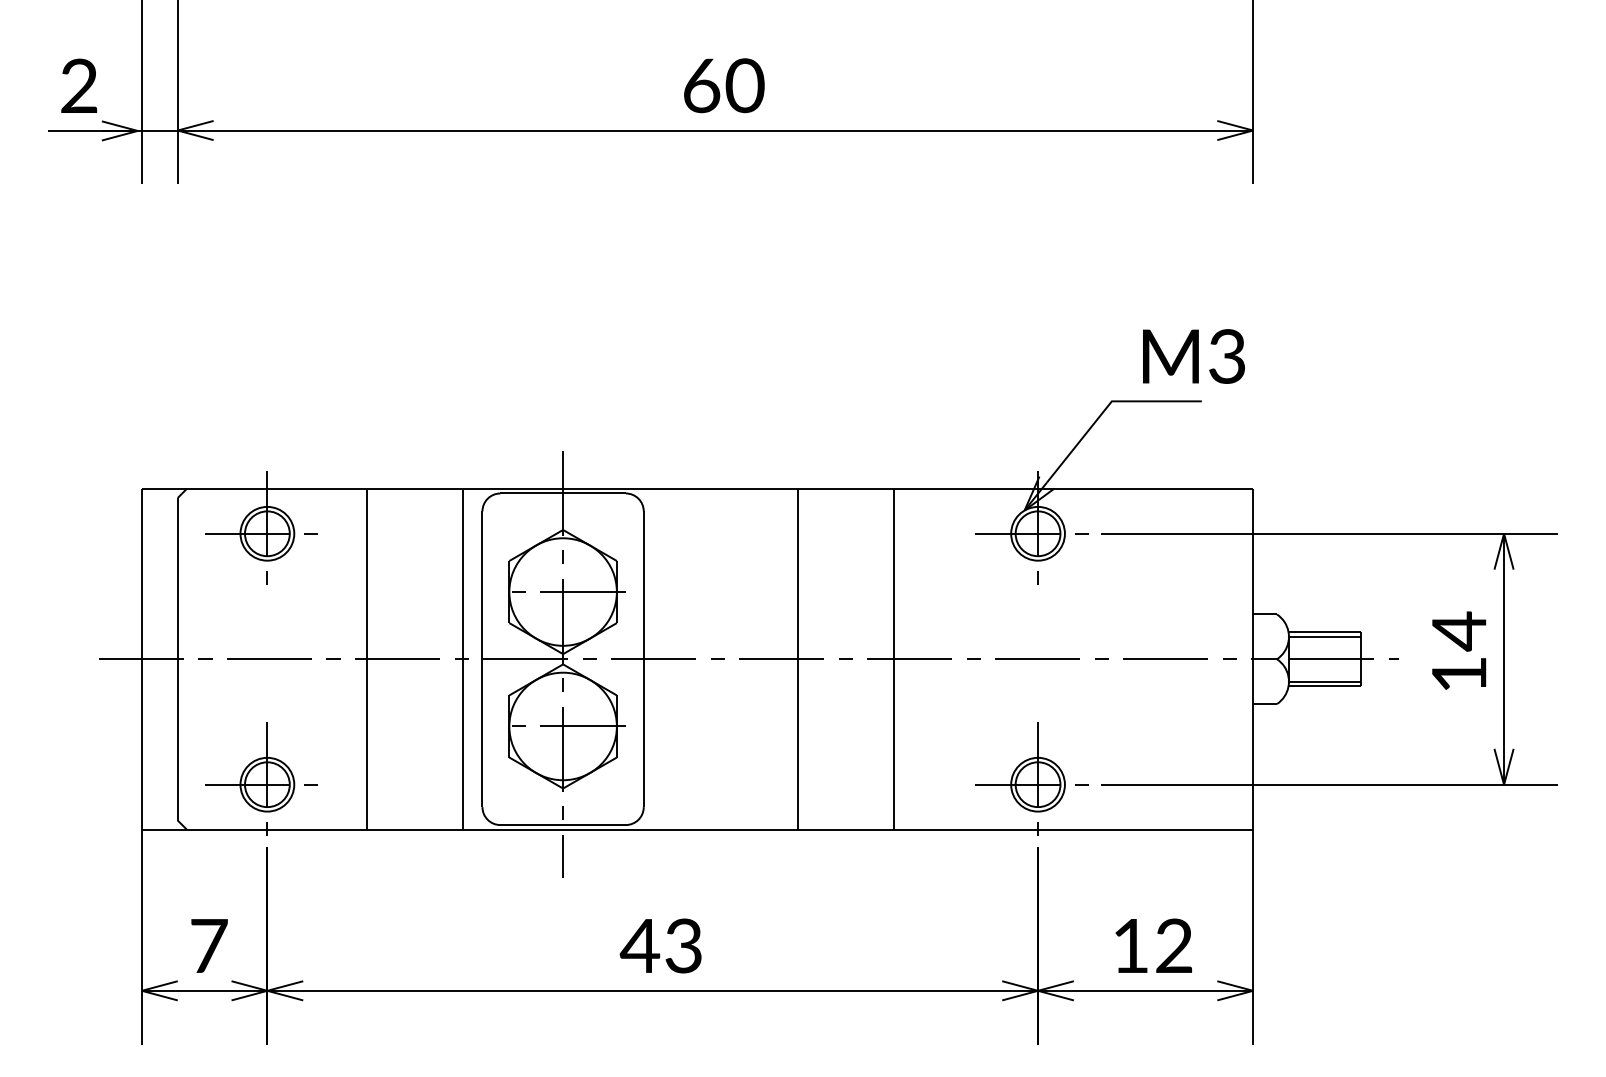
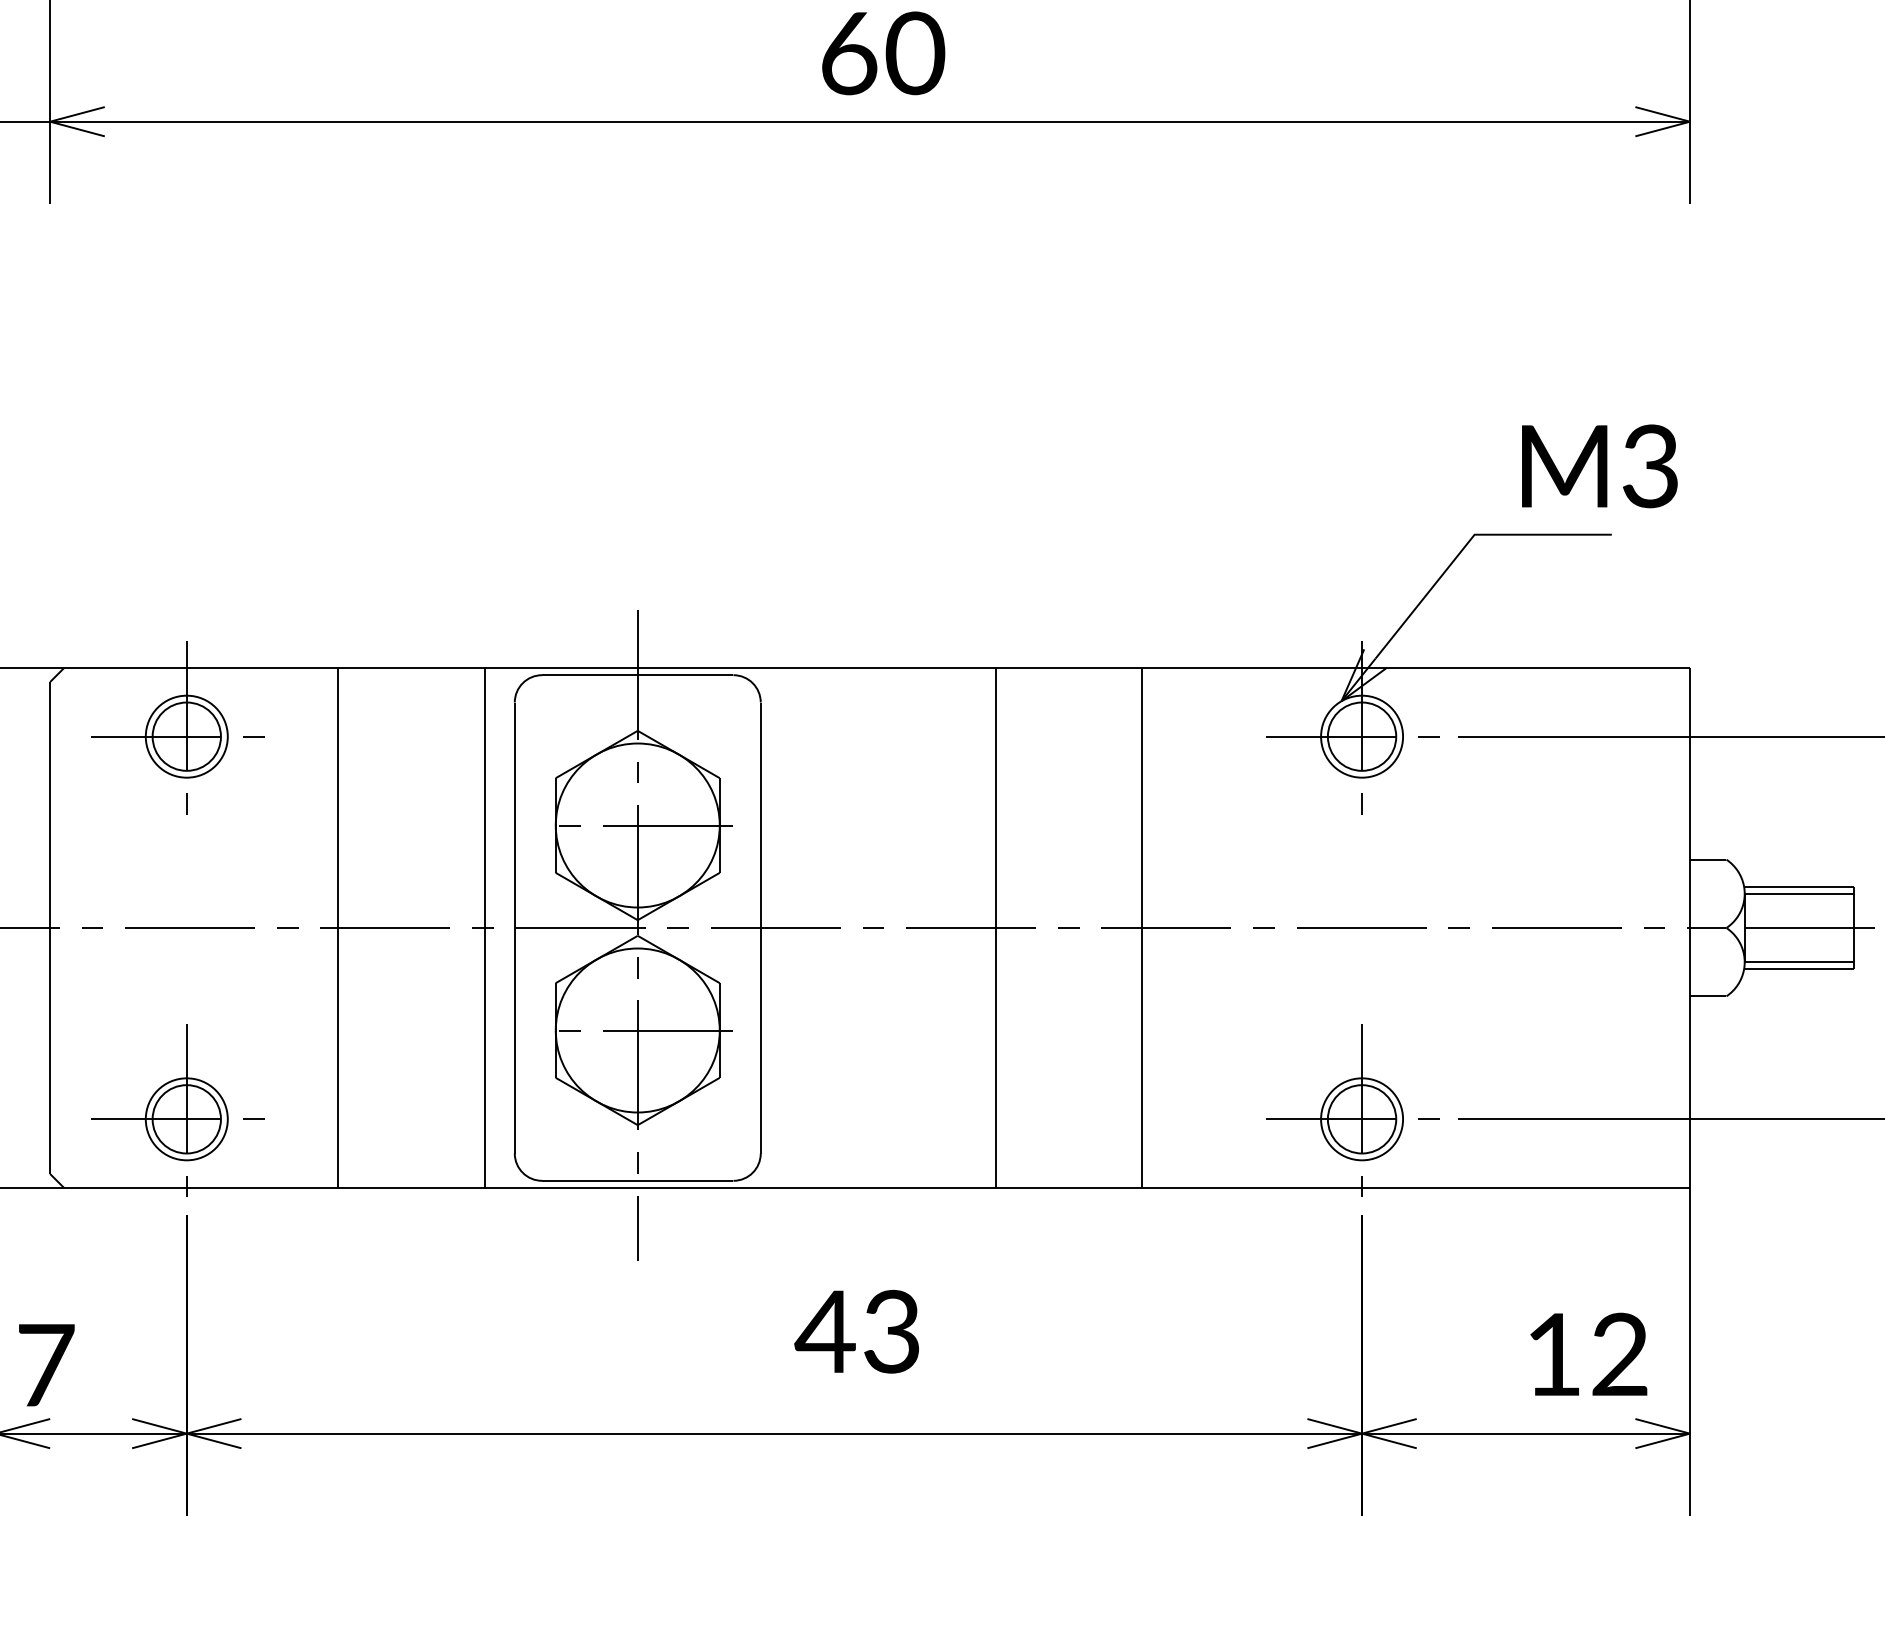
text: (209, 945) -> (46, 1364), moved
text: (660, 945) -> (856, 1330), moved
text: (1153, 945) -> (1588, 1353), moved

